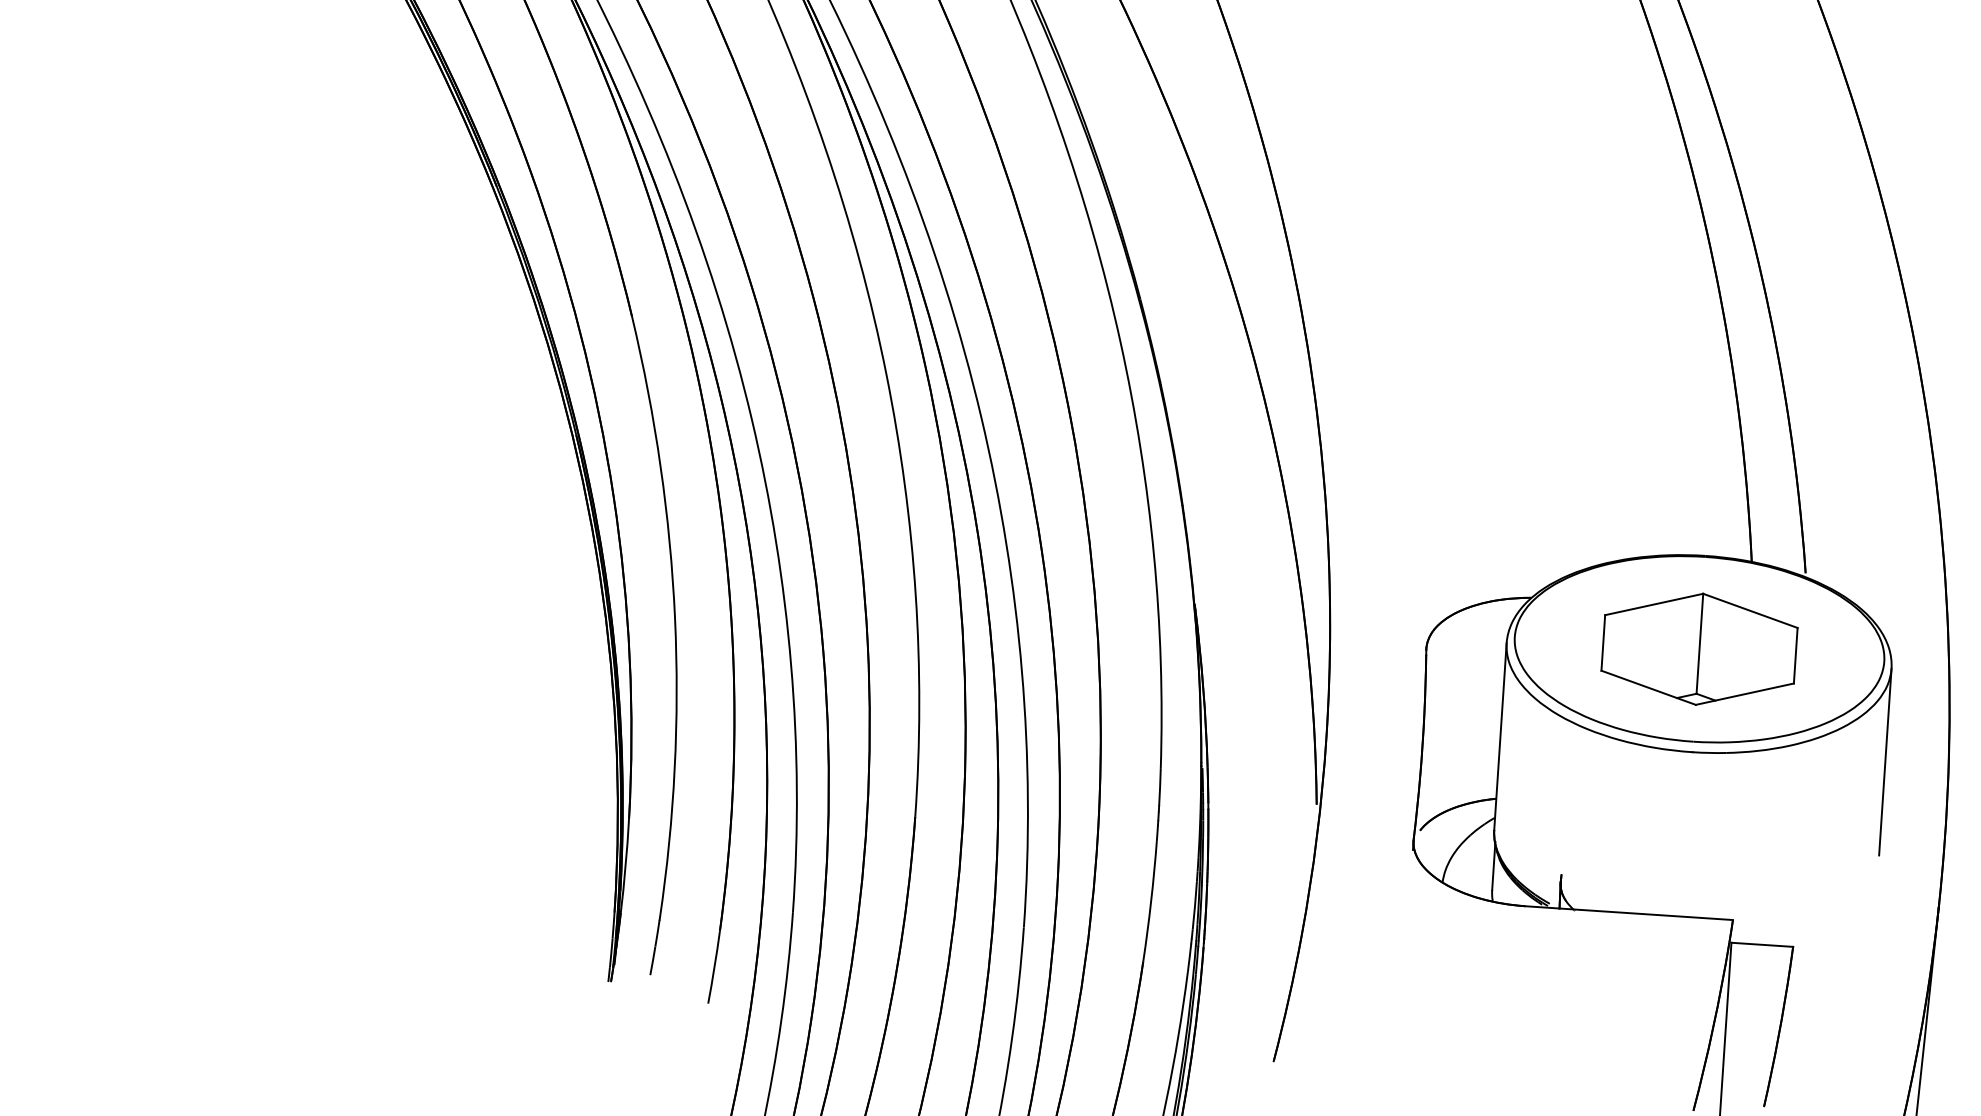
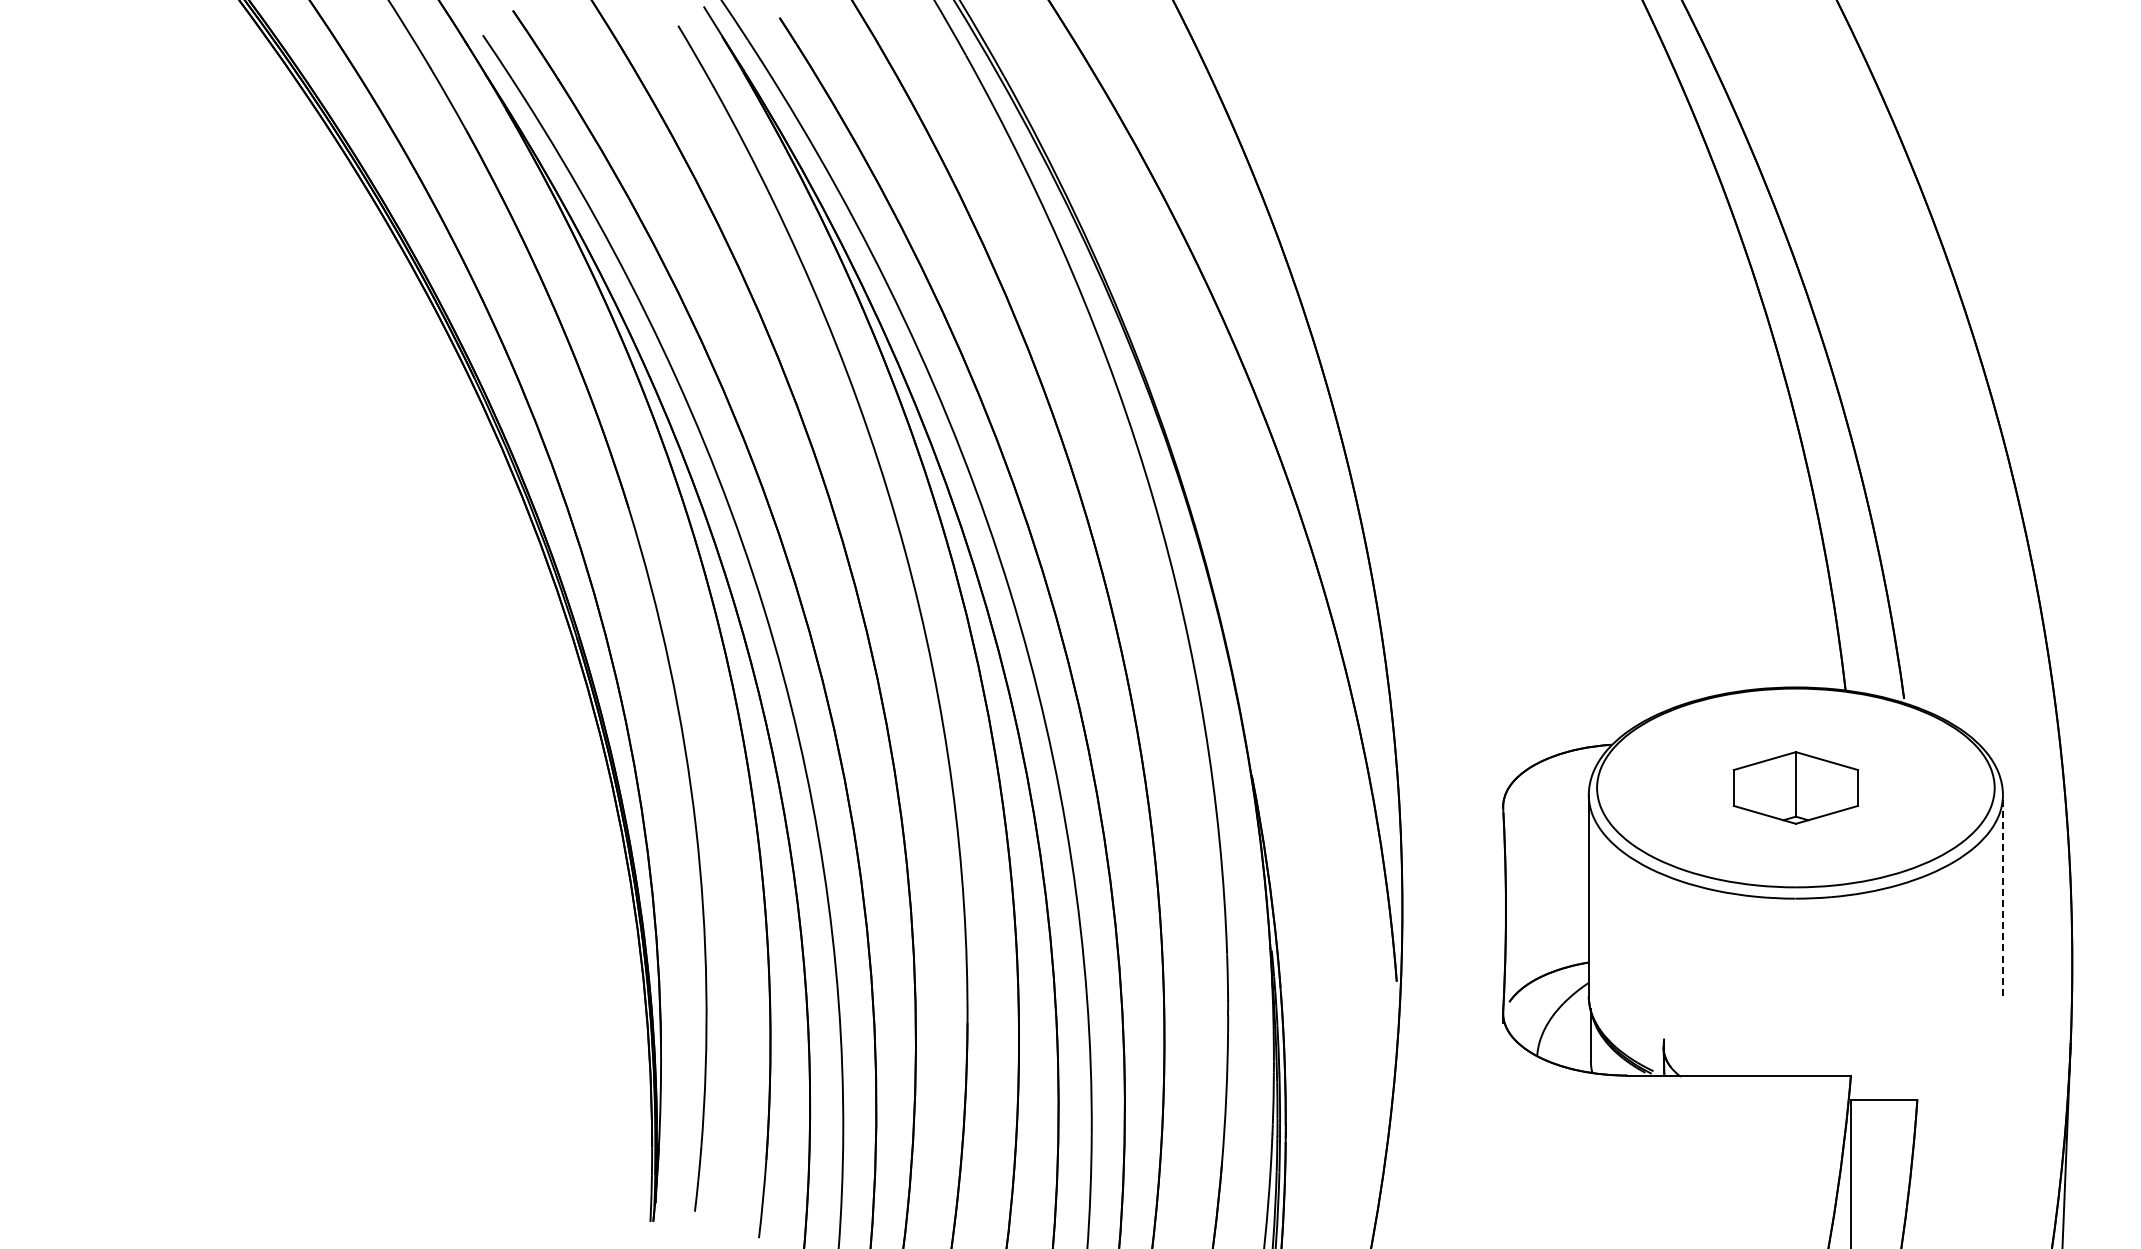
part: (1699, 648) -> (1795, 787), size x0.6
line: (1884, 762) -> (2002, 895), solid -> dashed

